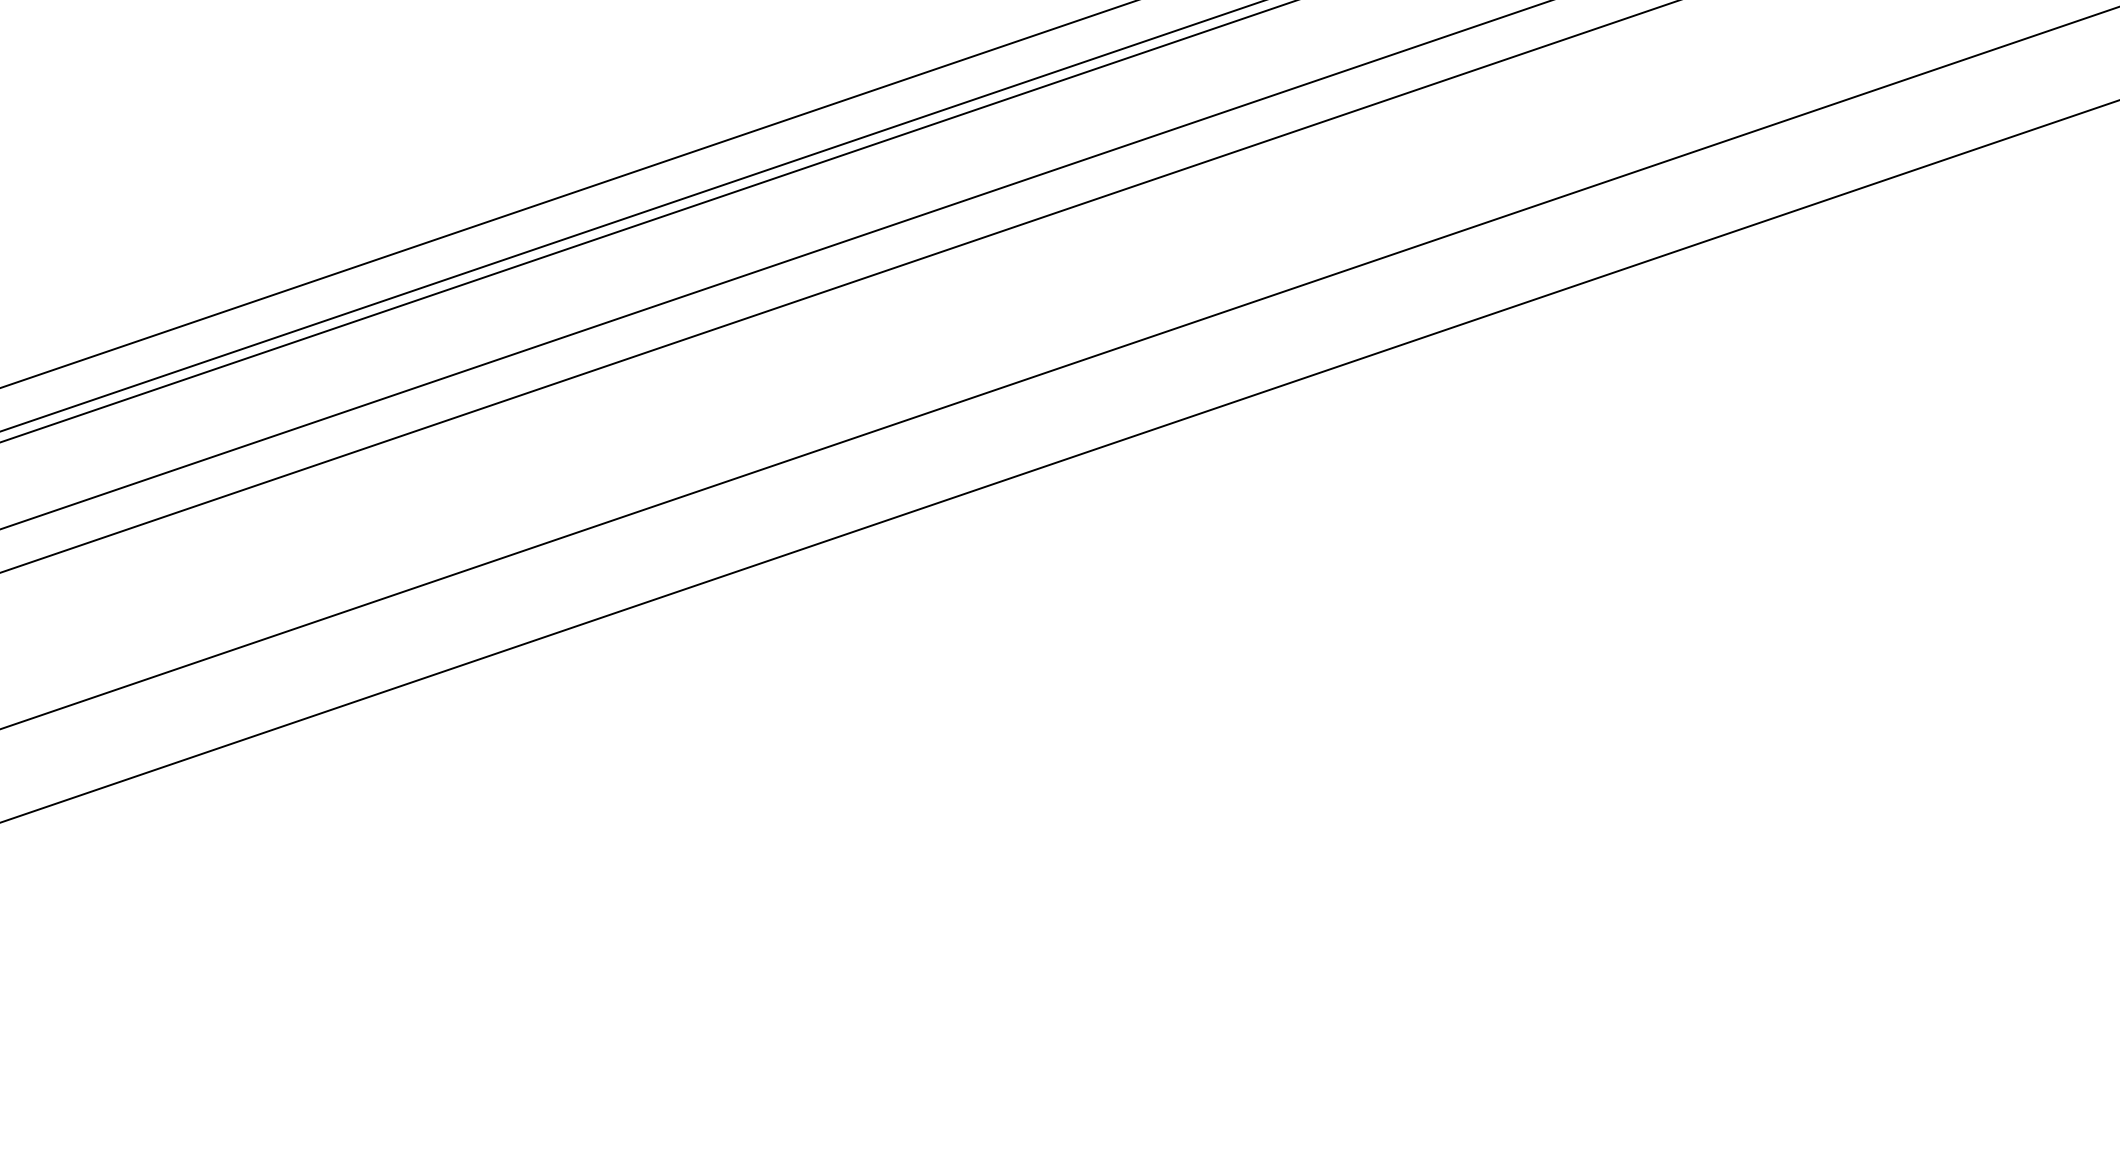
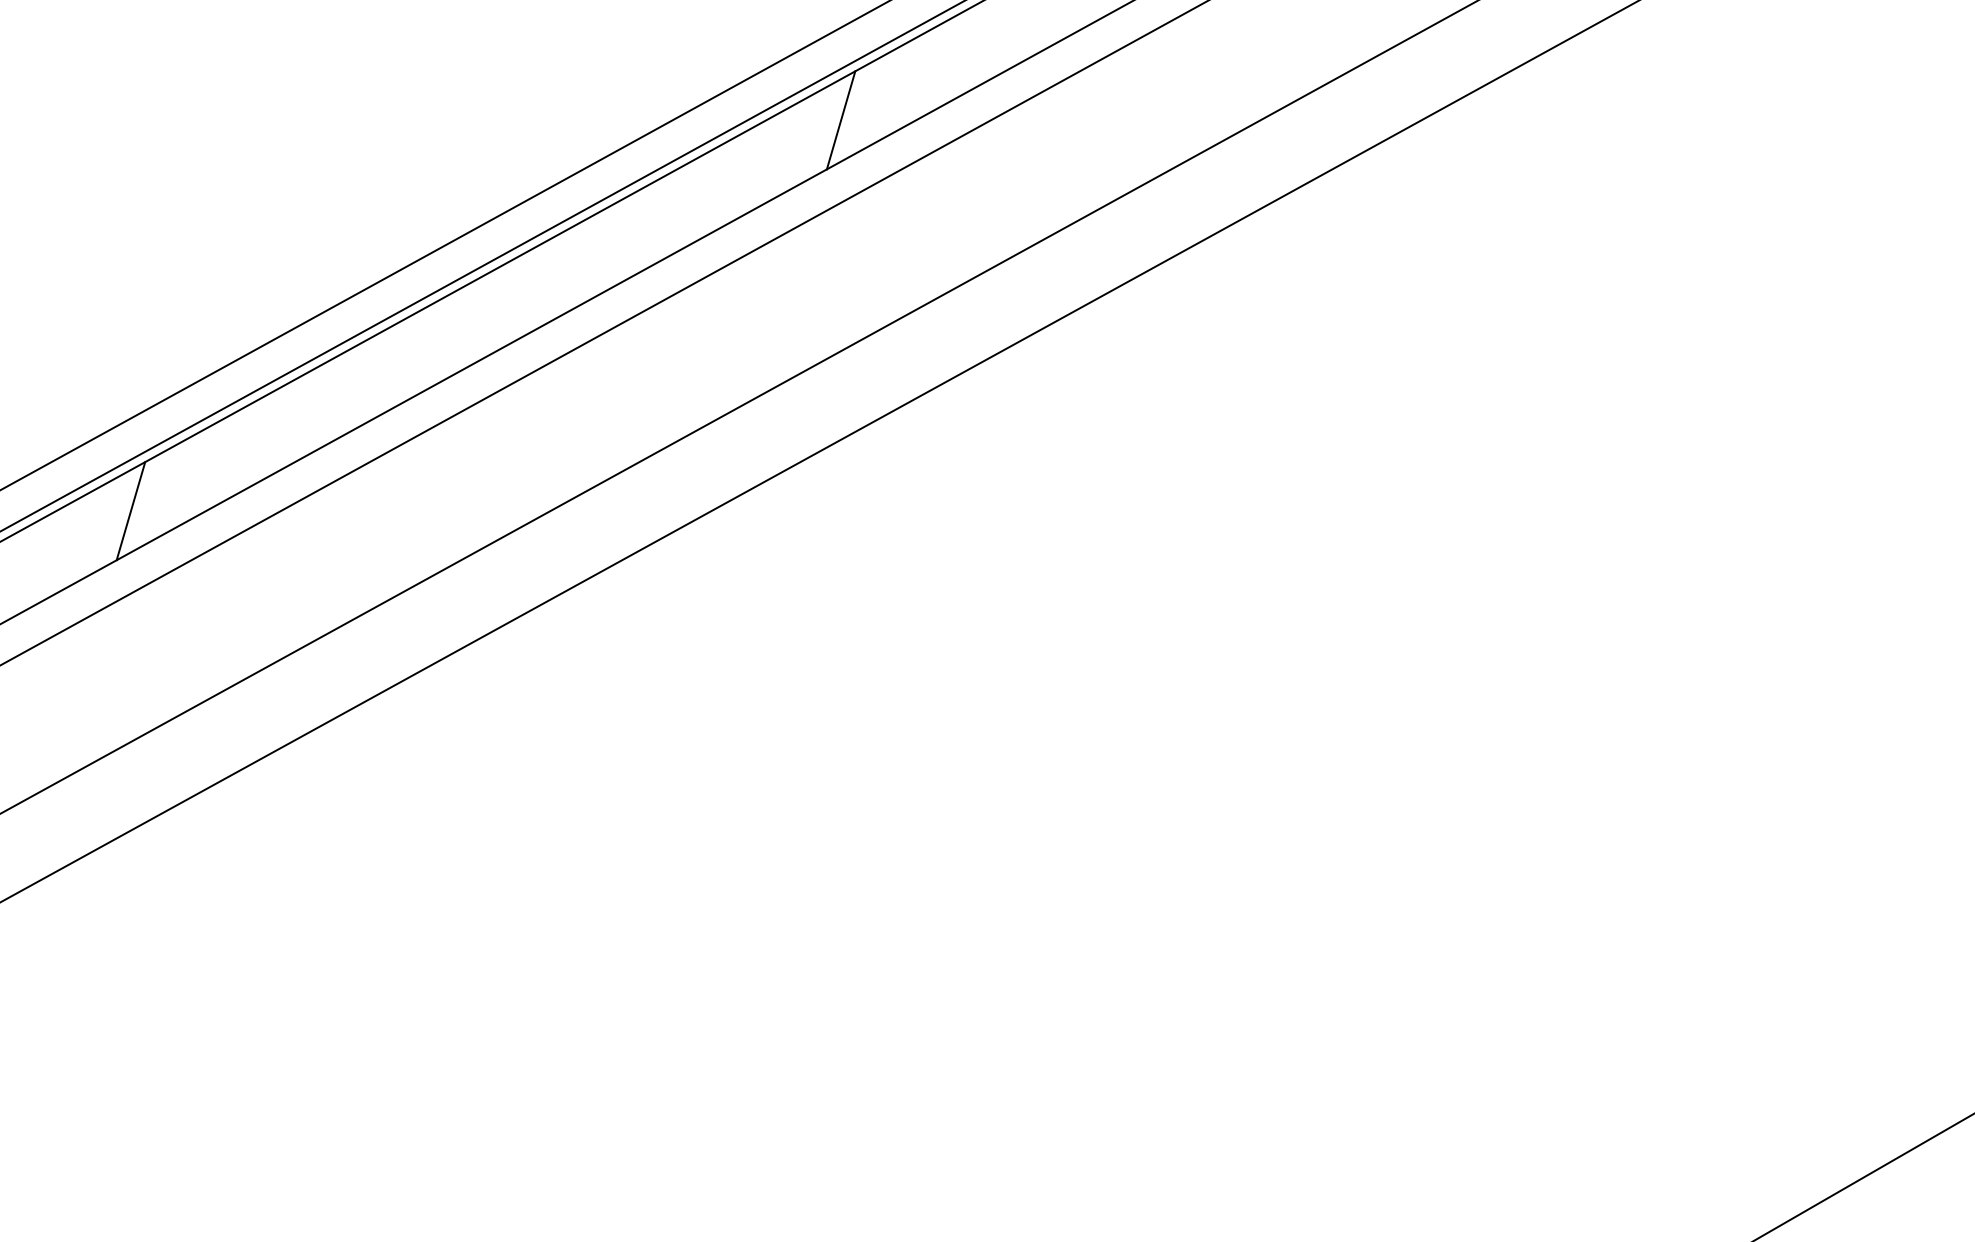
line: (1151, 93) -> (840, 120), added
line: (277, 391) -> (130, 511), added

